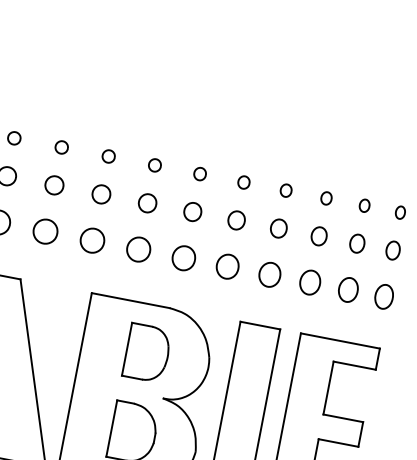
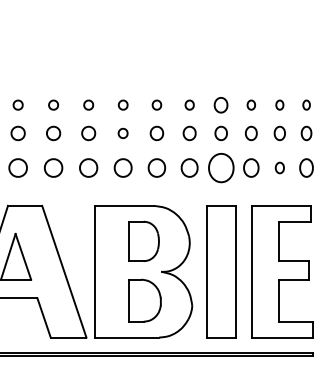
part: (286, 189) -> (221, 104), size x1.6
part: (146, 203) -> (122, 133), size x0.7
part: (269, 273) -> (220, 167), size x1.6
part: (348, 289) -> (279, 167), size x0.6

